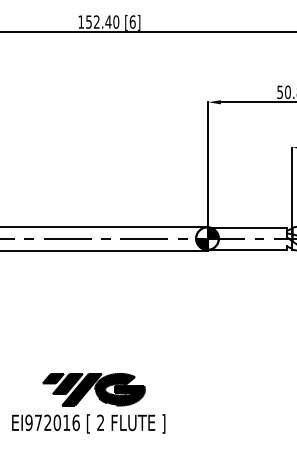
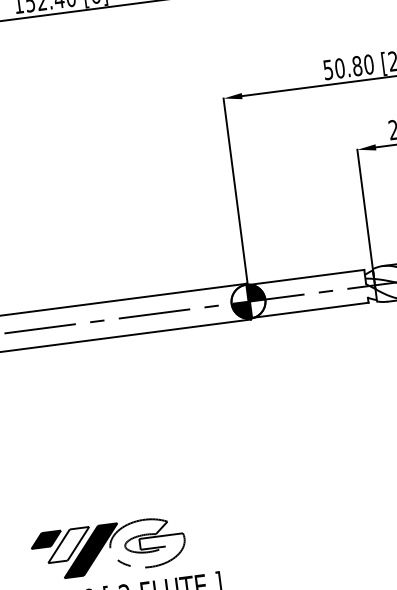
fill: (67, 383) -> (68, 544), removed
fill: (119, 389) -> (146, 543), removed

